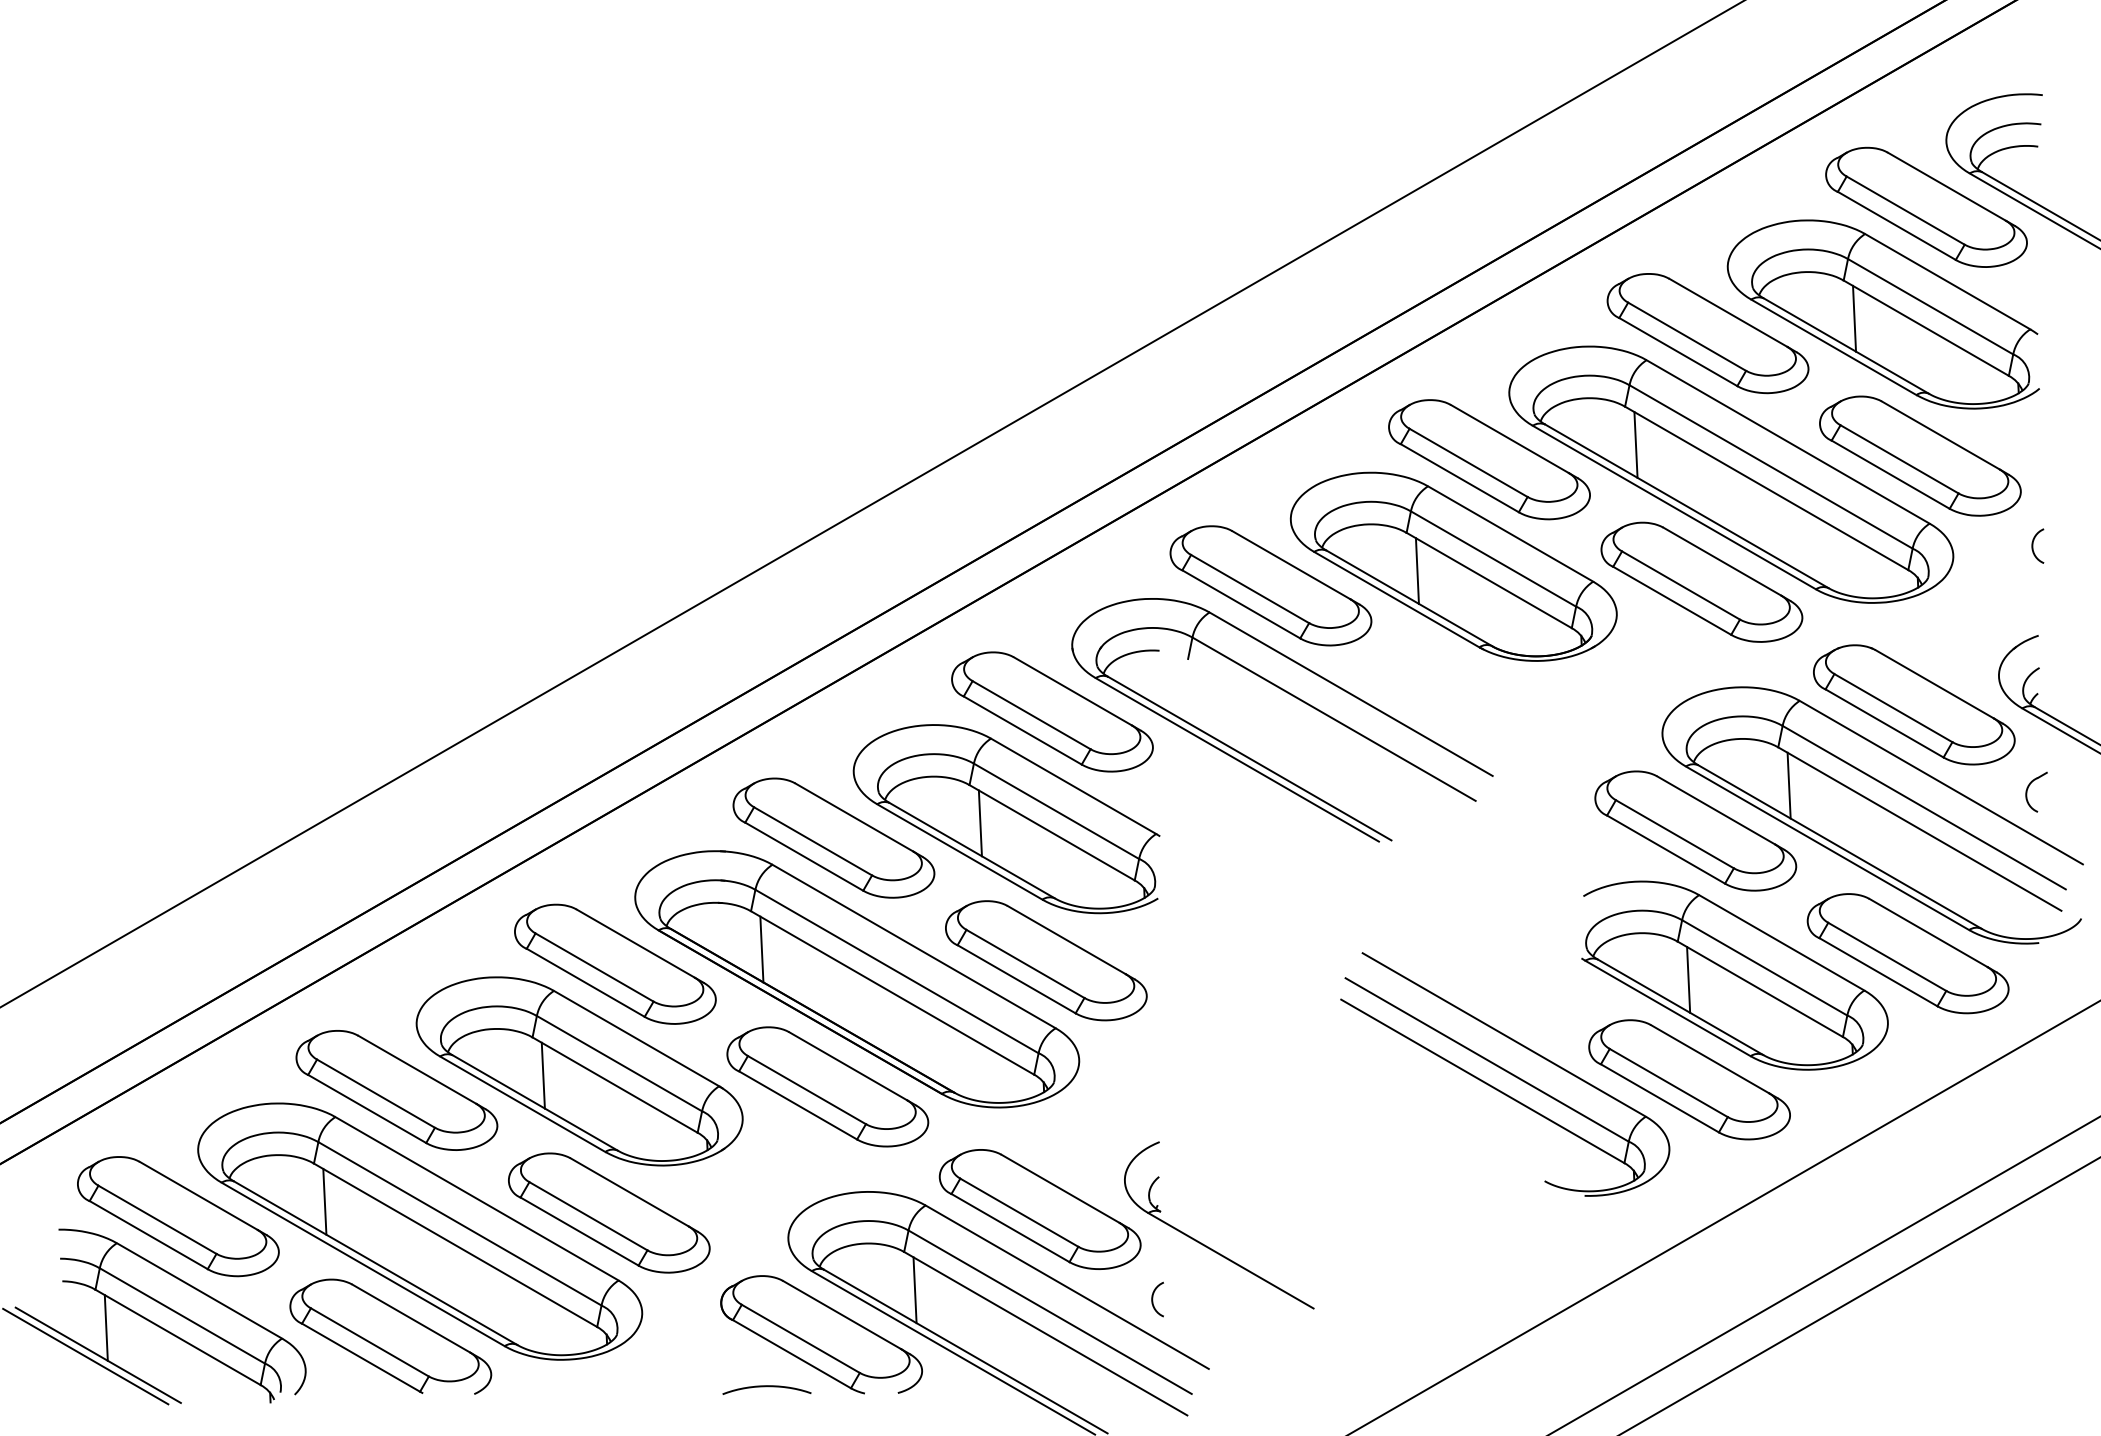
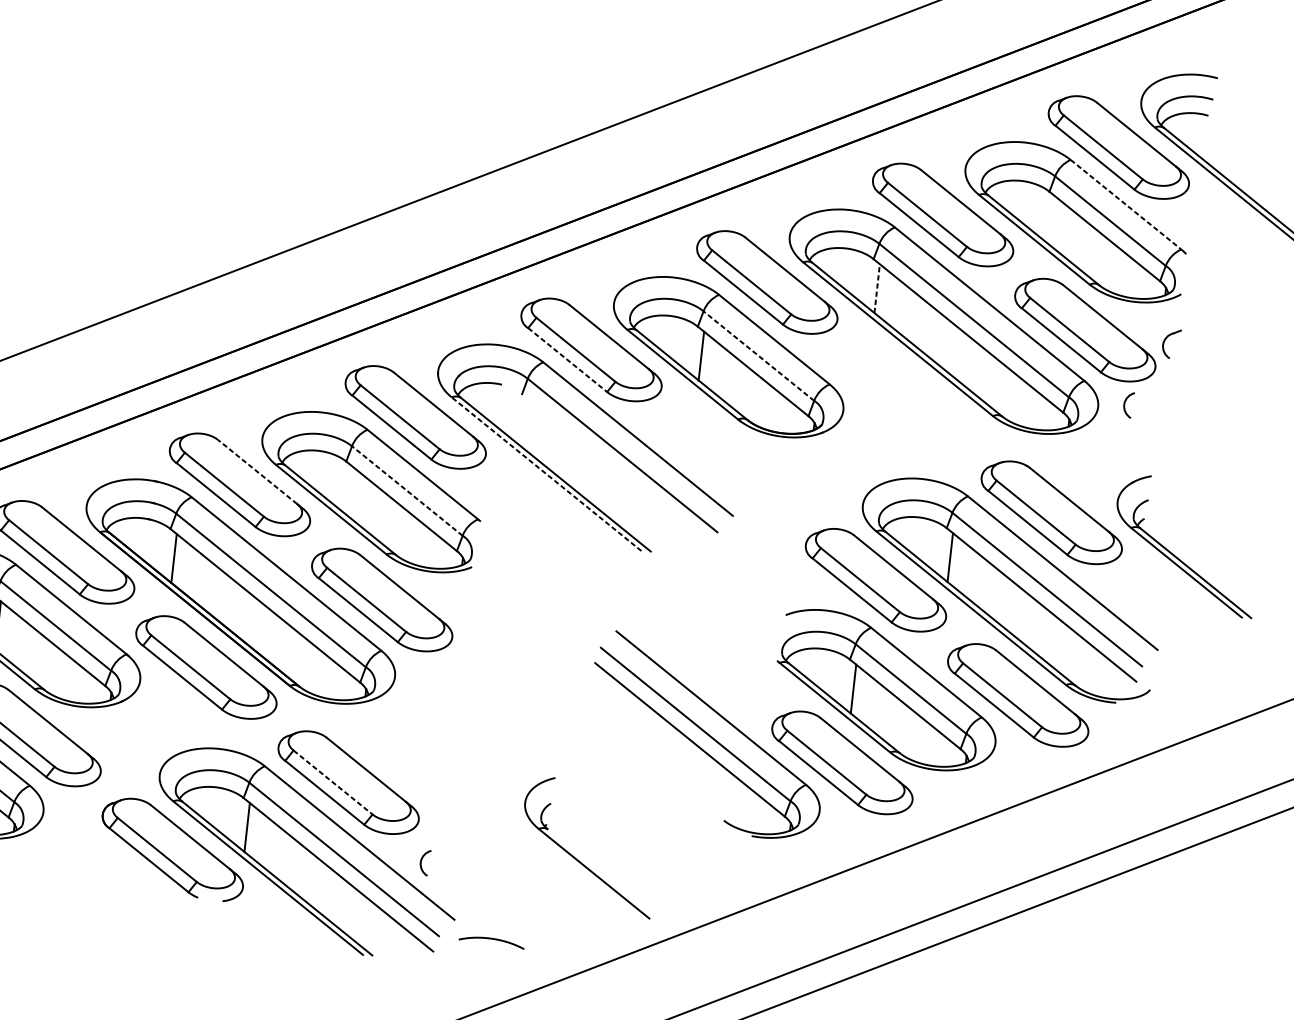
line: (1948, 281) -> (1126, 204), solid -> dashed
line: (1854, 318) -> (1052, 220), removed
line: (1635, 444) -> (876, 288), solid -> dashed
arc: (2033, 545) -> (1125, 403), moved
line: (1493, 558) -> (758, 355), solid -> dashed
part: (1701, 581) -> (909, 396), removed
line: (1241, 604) -> (567, 360), solid -> dashed
line: (1236, 759) -> (546, 473), solid -> dashed
part: (2028, 789) -> (1165, 340), moved
line: (1056, 811) -> (407, 491), solid -> dashed
line: (853, 817) -> (256, 471), solid -> dashed
line: (979, 823) -> (349, 491), removed
line: (1019, 1212) -> (333, 782), solid -> dashed
part: (1208, 1246) -> (579, 860), moved
curve: (766, 1387) -> (491, 939), moved

